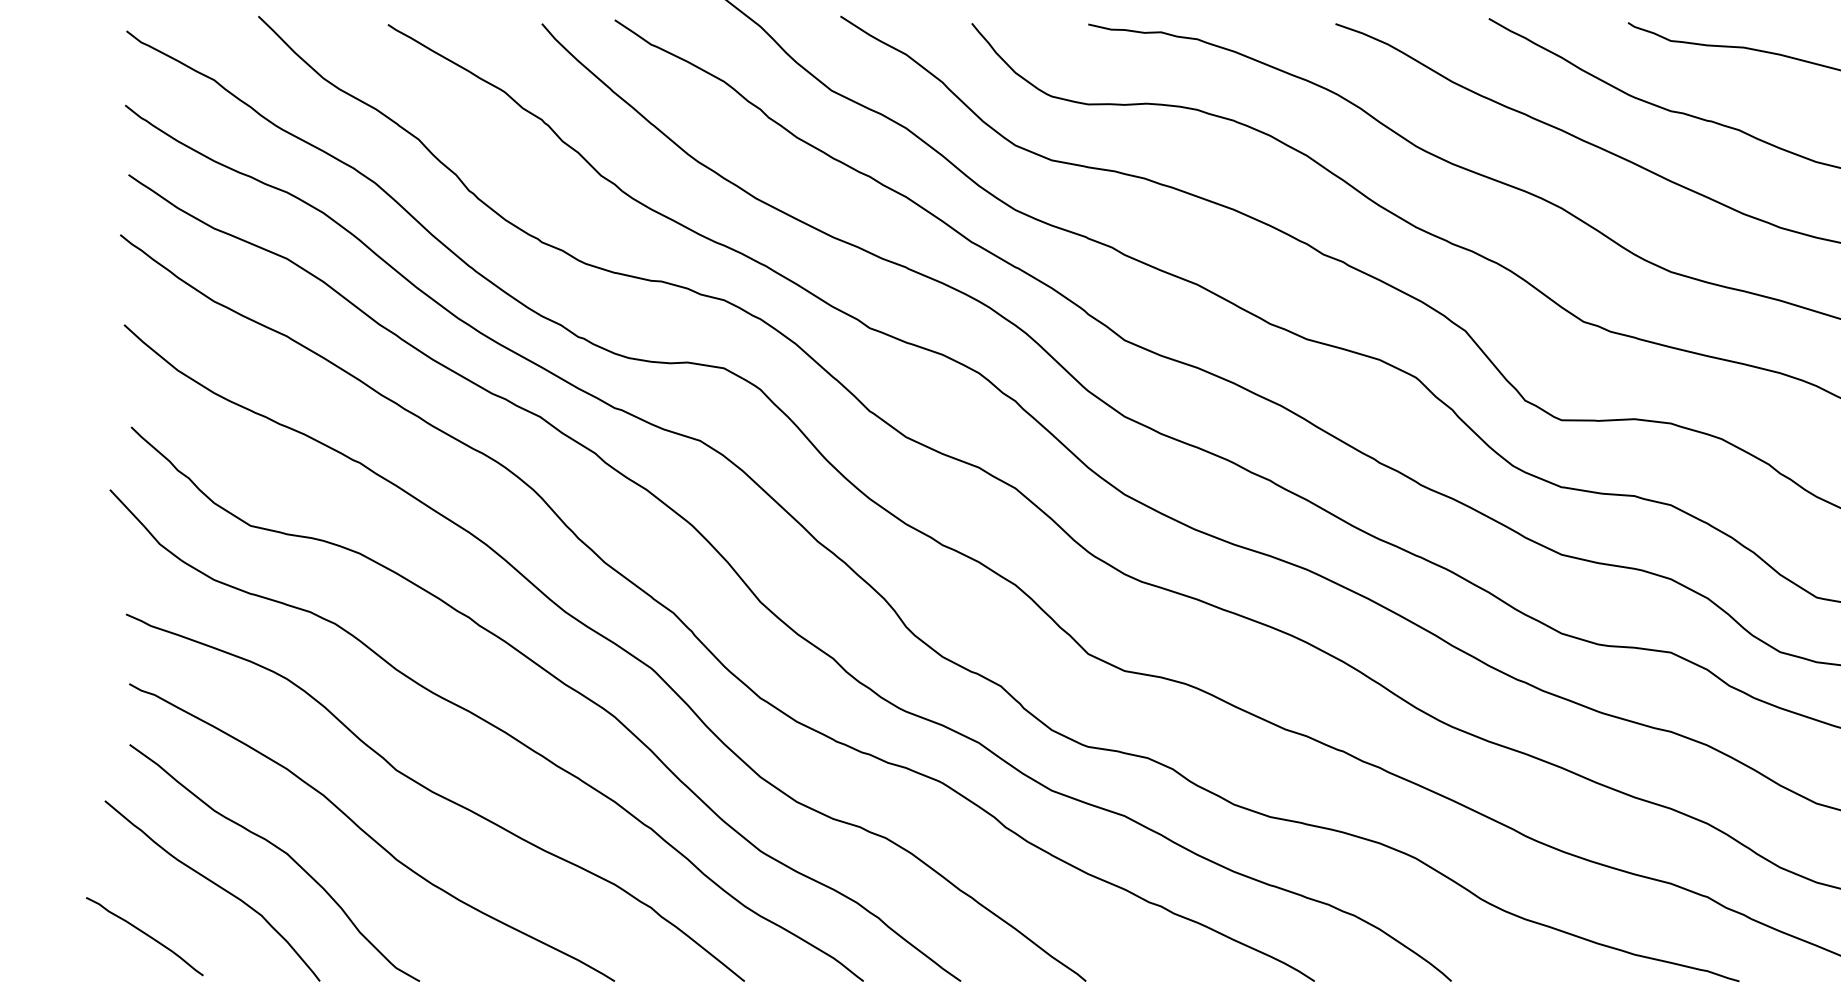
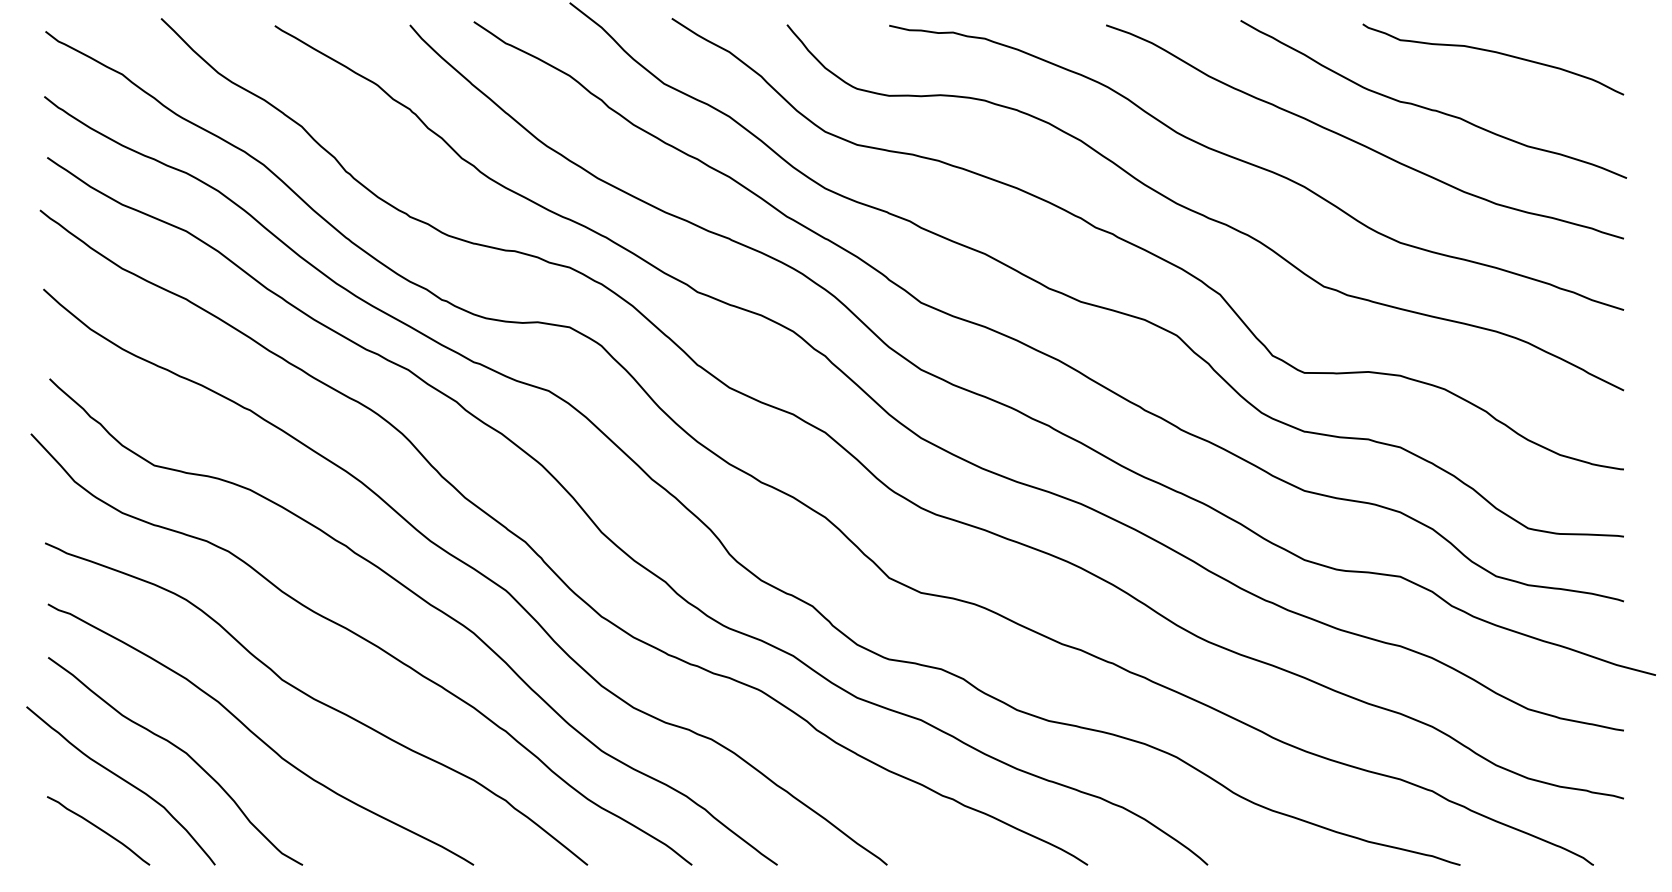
curve: (144, 935) -> (98, 829), moved

